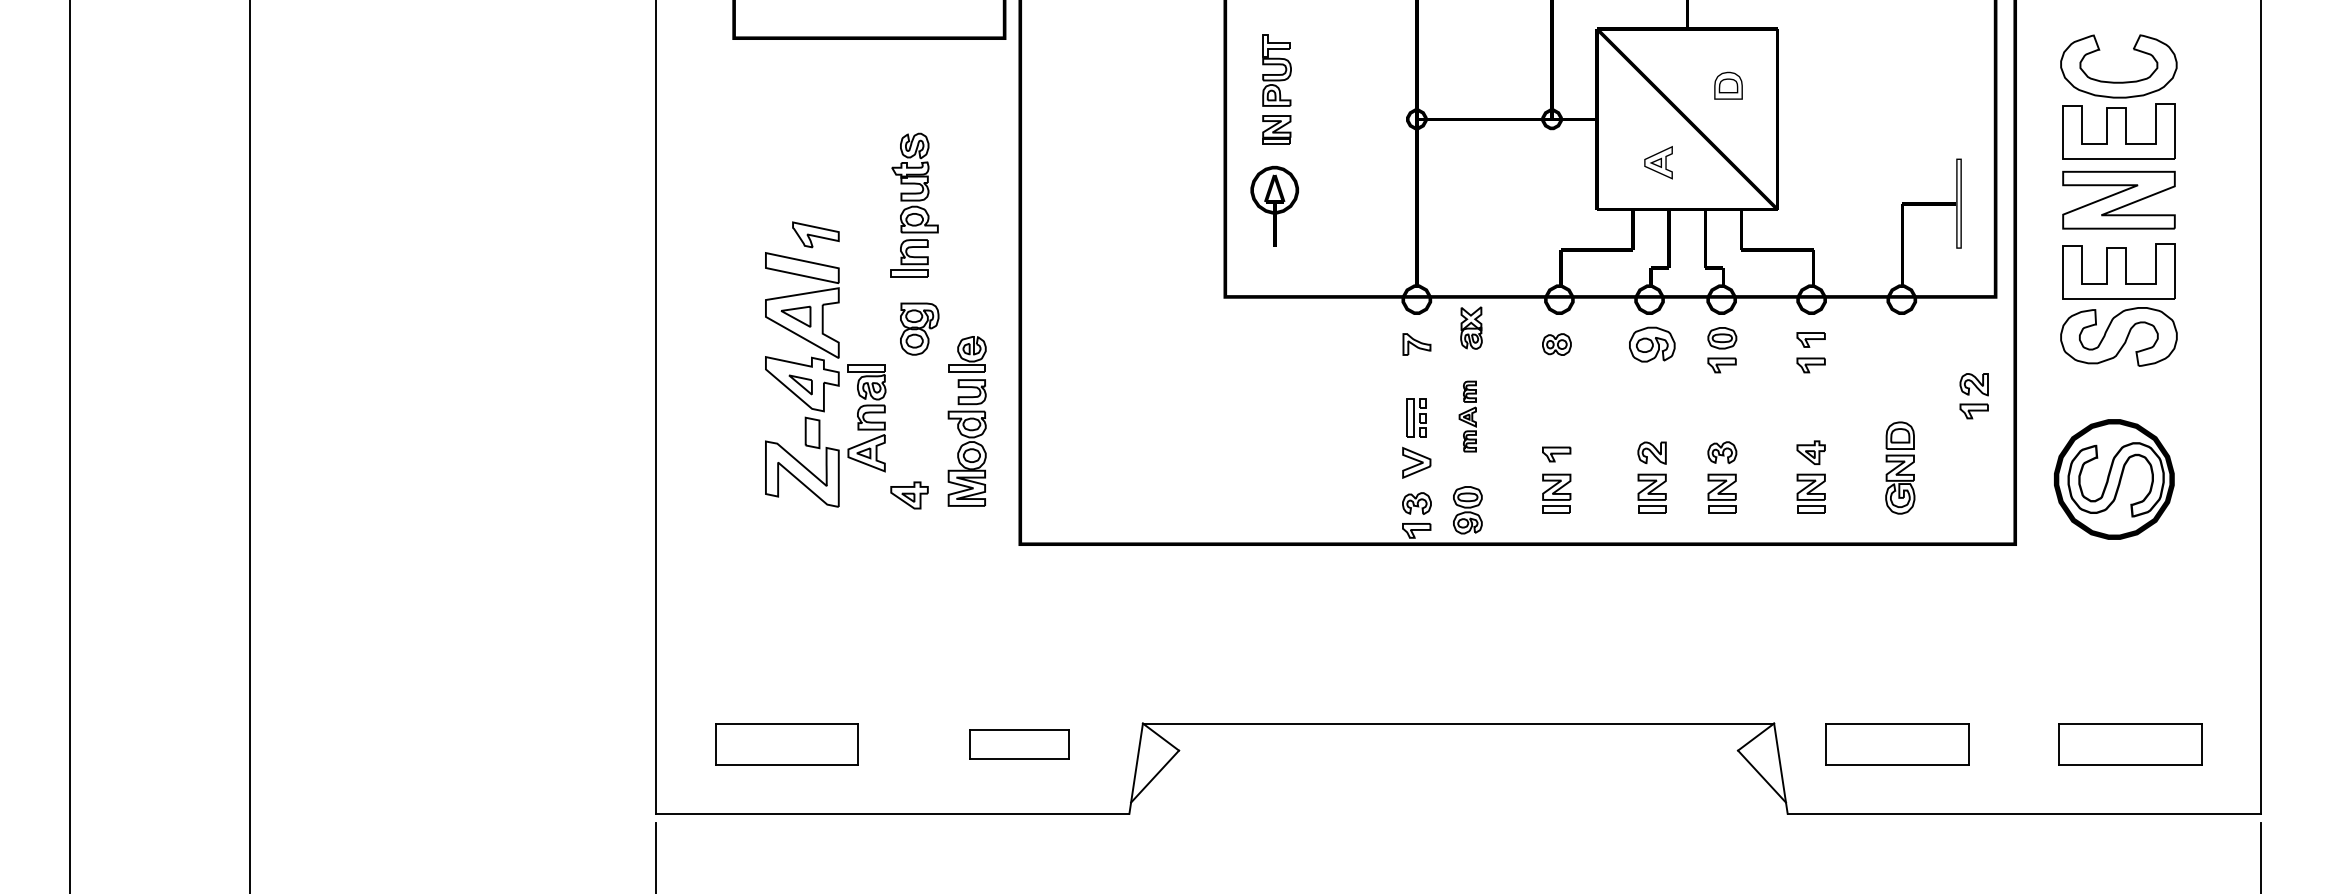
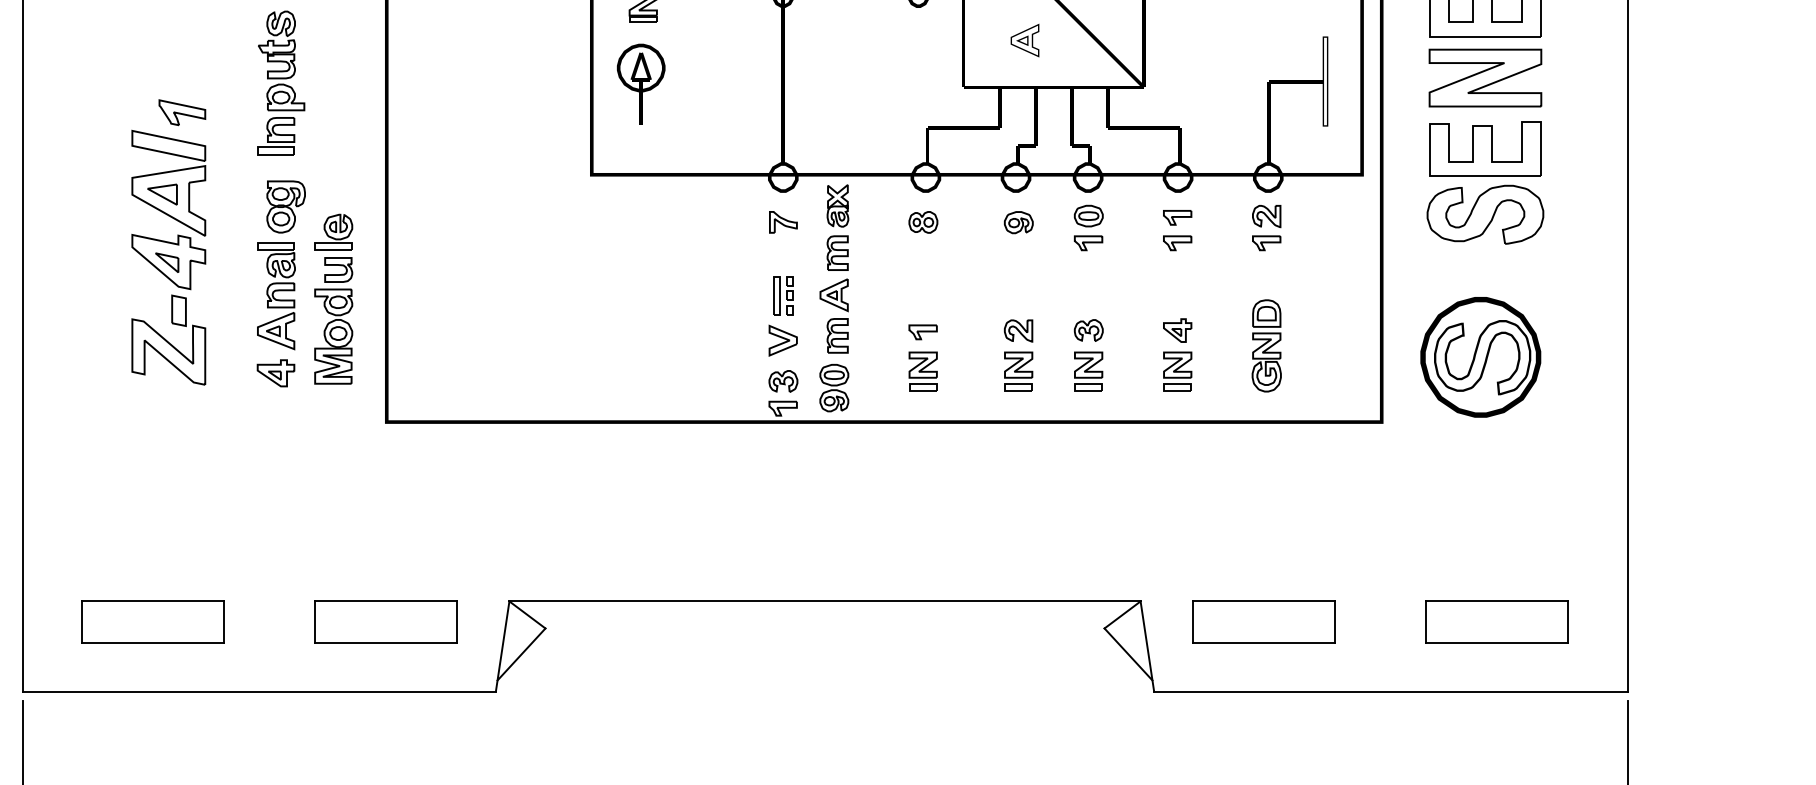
part: (1652, 344) -> (1018, 222), size x0.62
part: (1973, 396) -> (1265, 228), moved
part: (1467, 416) -> (833, 294), size x1.67
part: (866, 418) -> (275, 296), moved
part: (1019, 744) -> (385, 622), size x1.43

